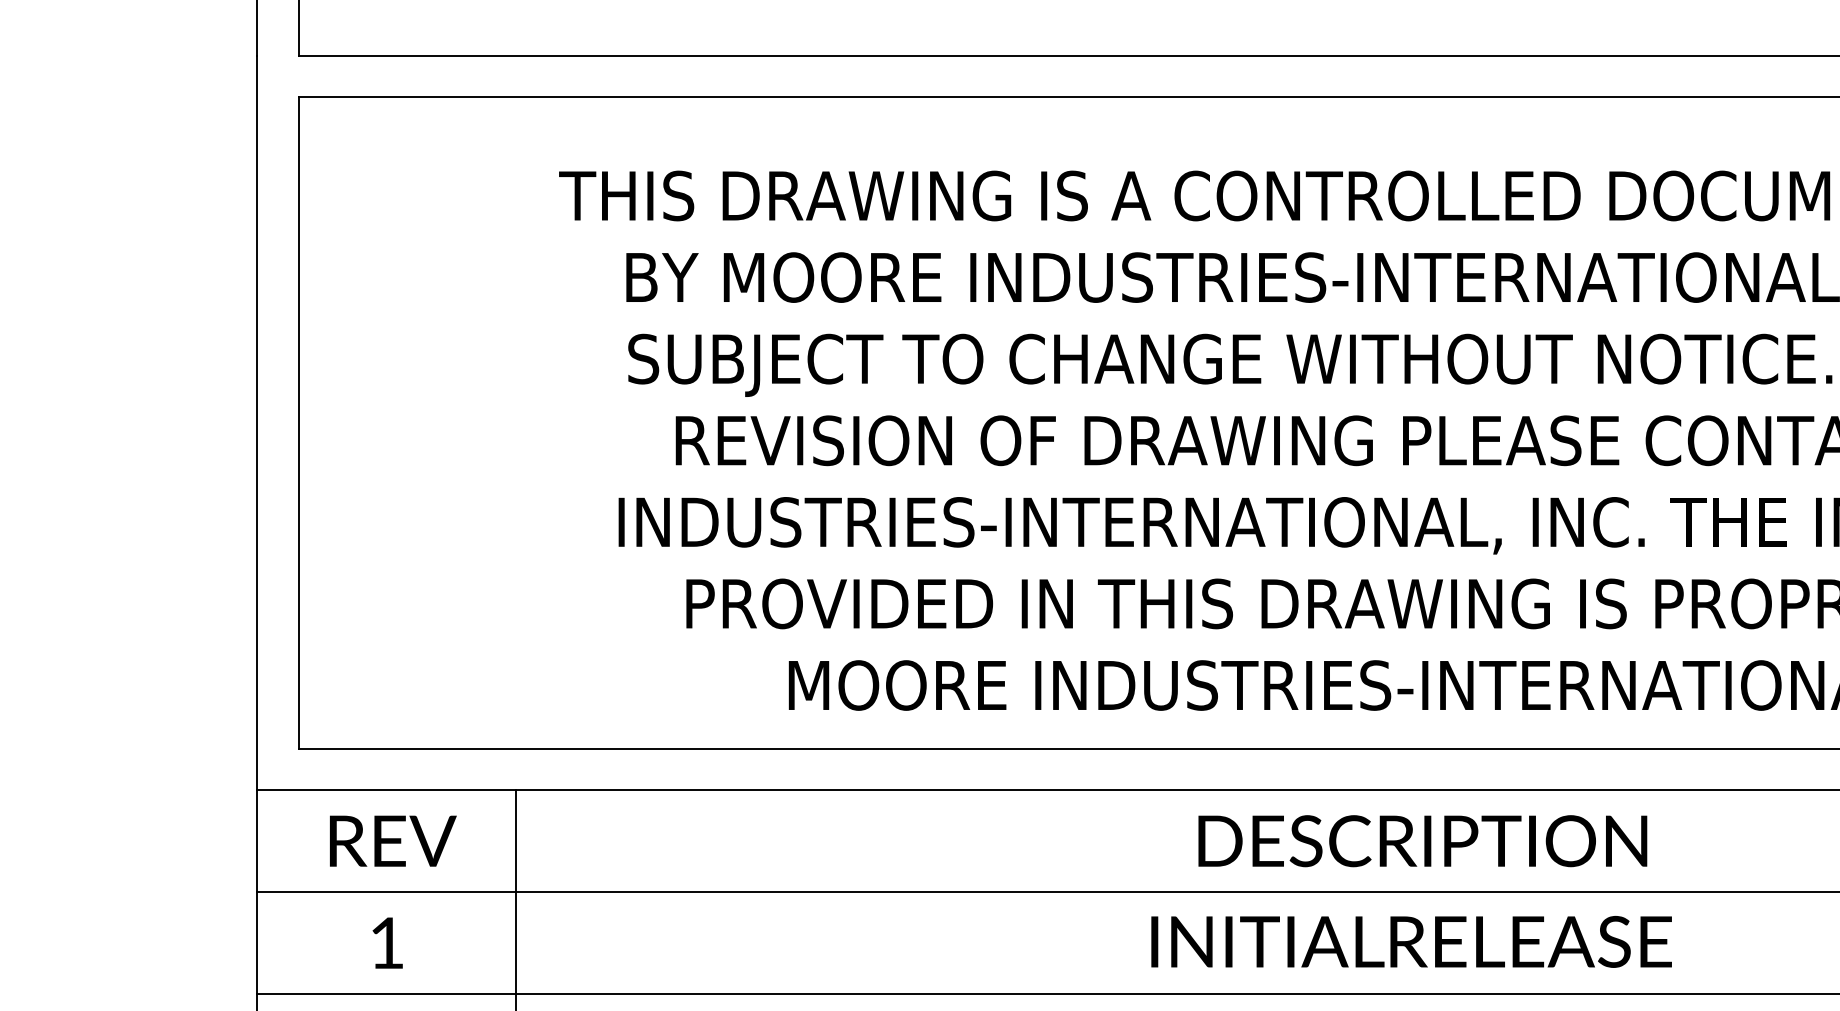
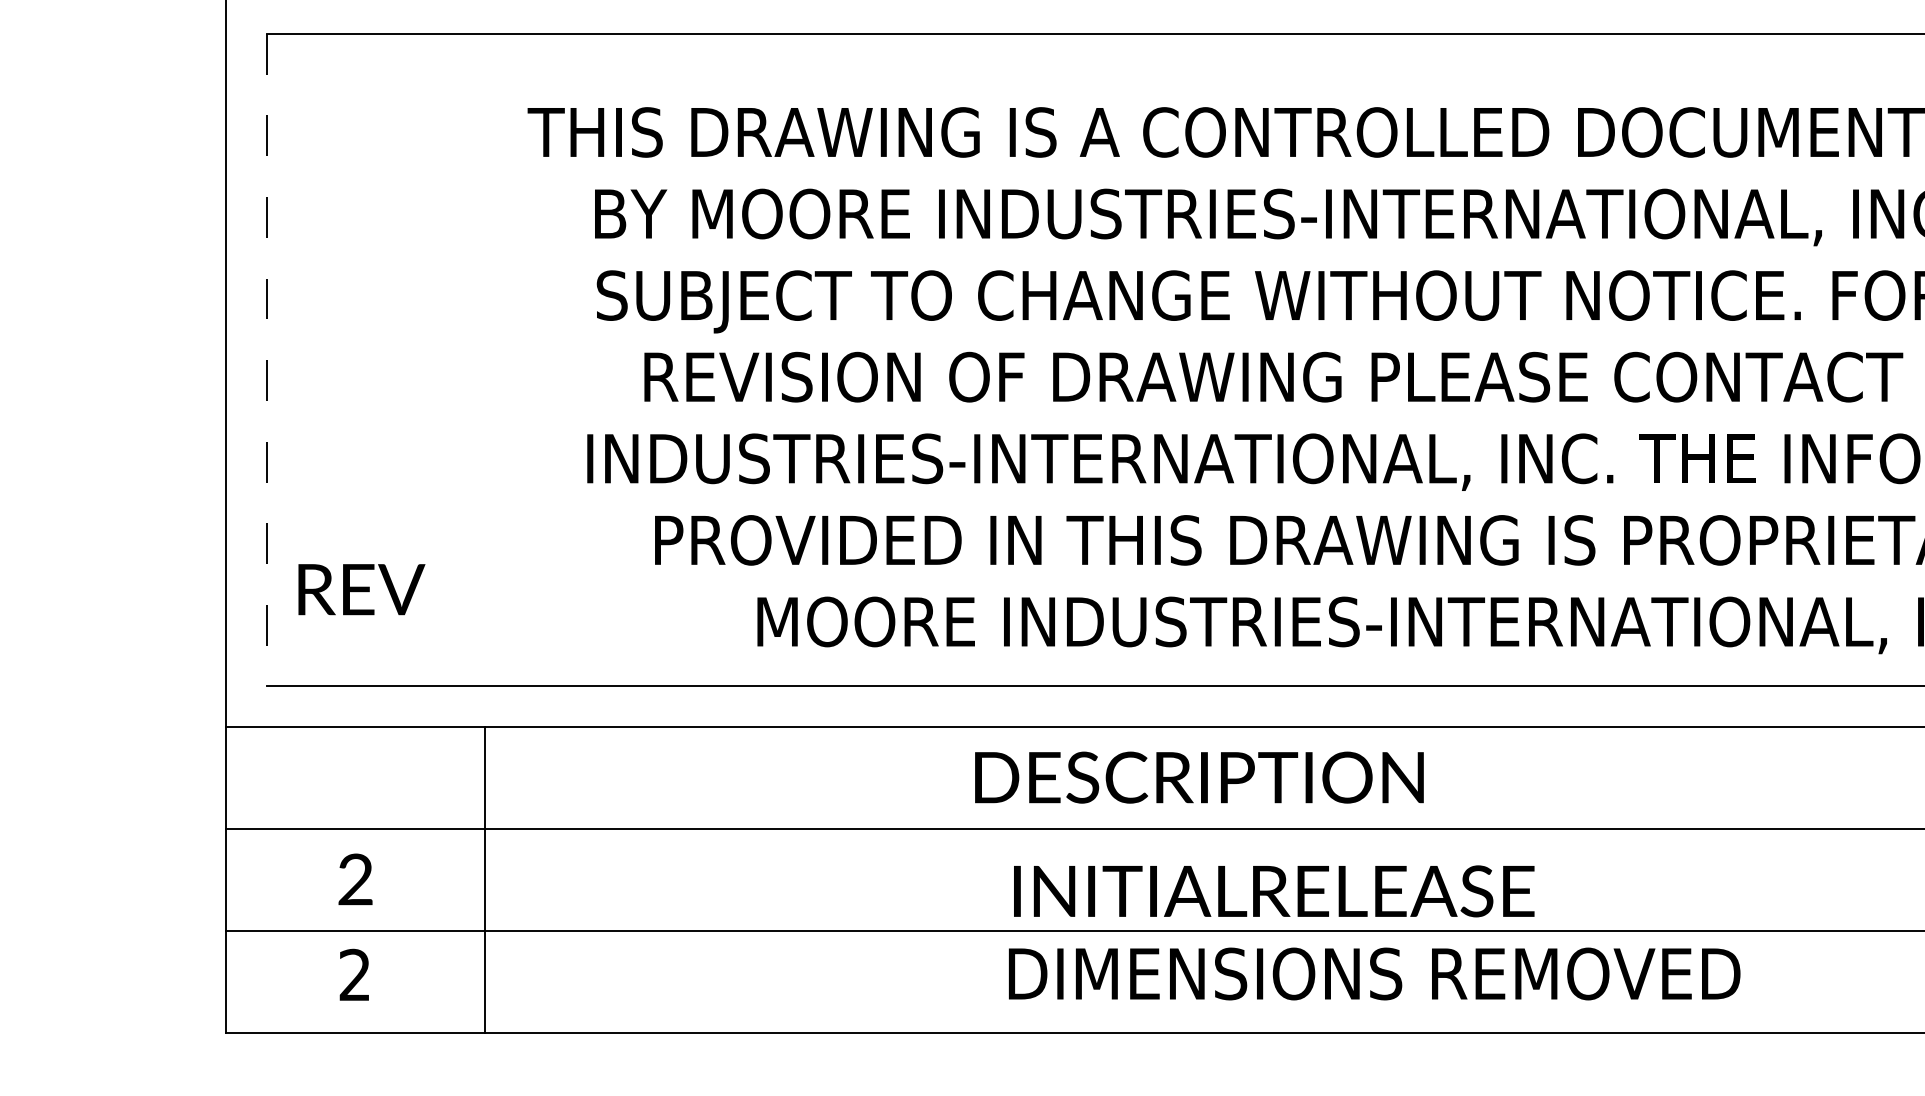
line: (298, 423) -> (267, 359), solid -> dashed
text: (392, 841) -> (361, 589), moved
text: (1422, 841) -> (1199, 777), moved
text: (1411, 942) -> (1274, 891), moved
text: (386, 943) -> (355, 879), 1 -> 2

